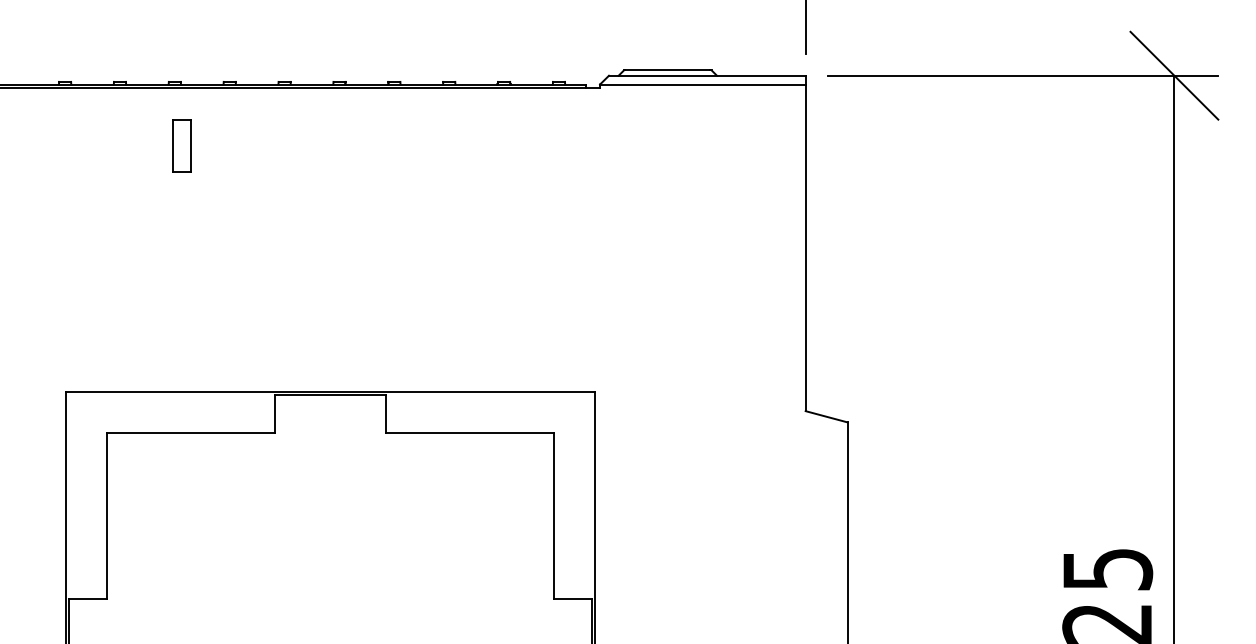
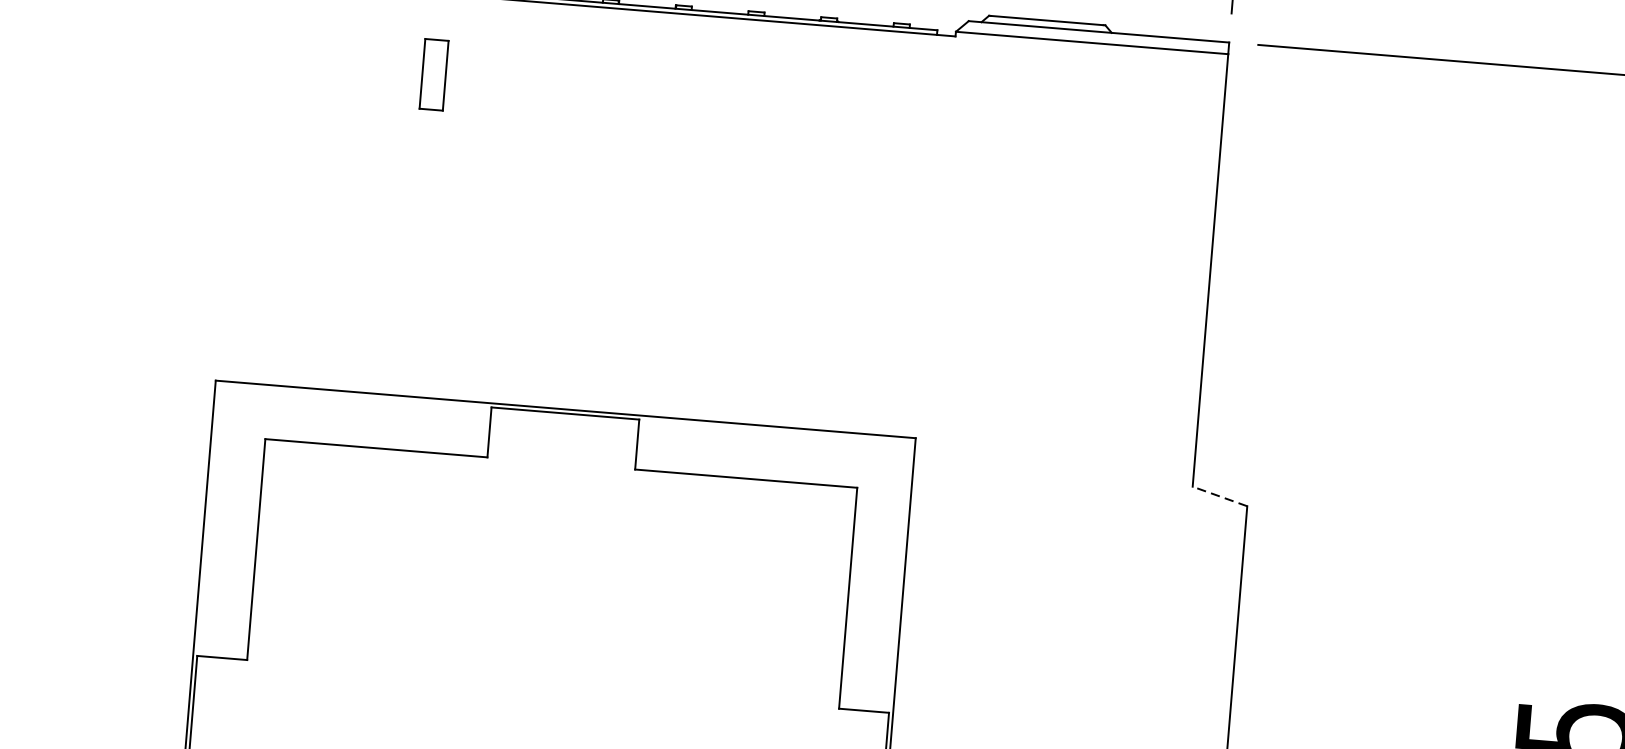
part: (181, 145) -> (433, 74), moved
line: (826, 416) -> (1219, 496), solid -> dashed

